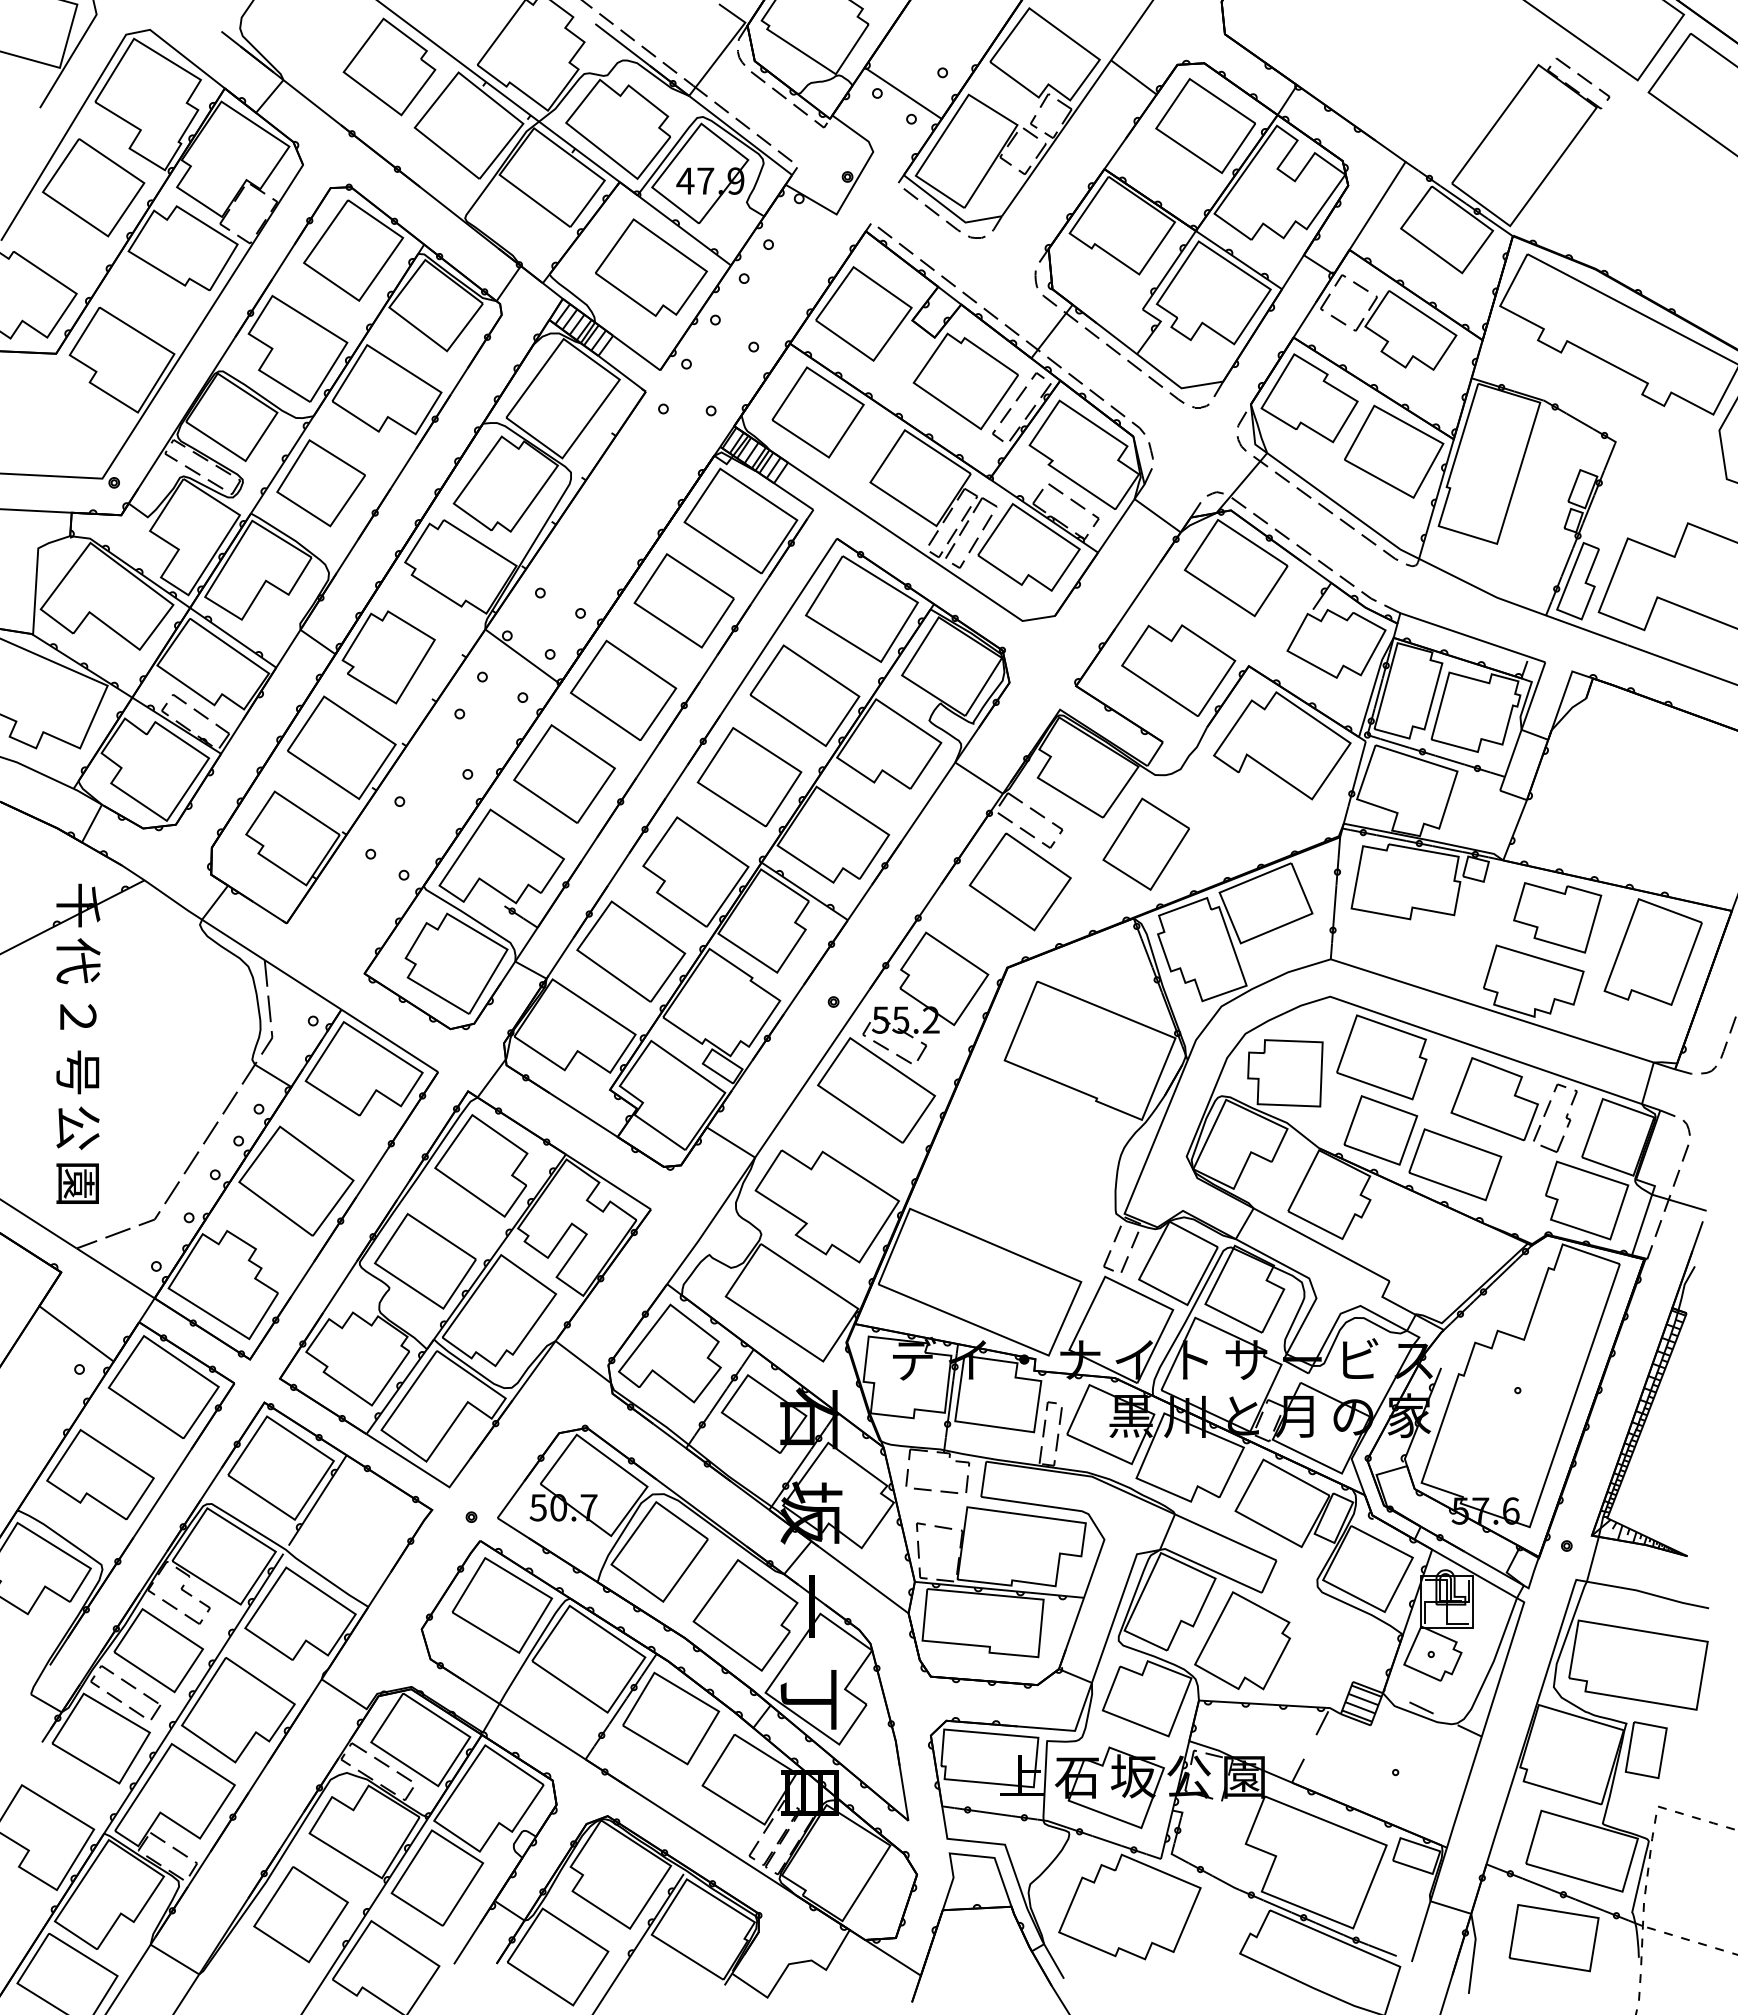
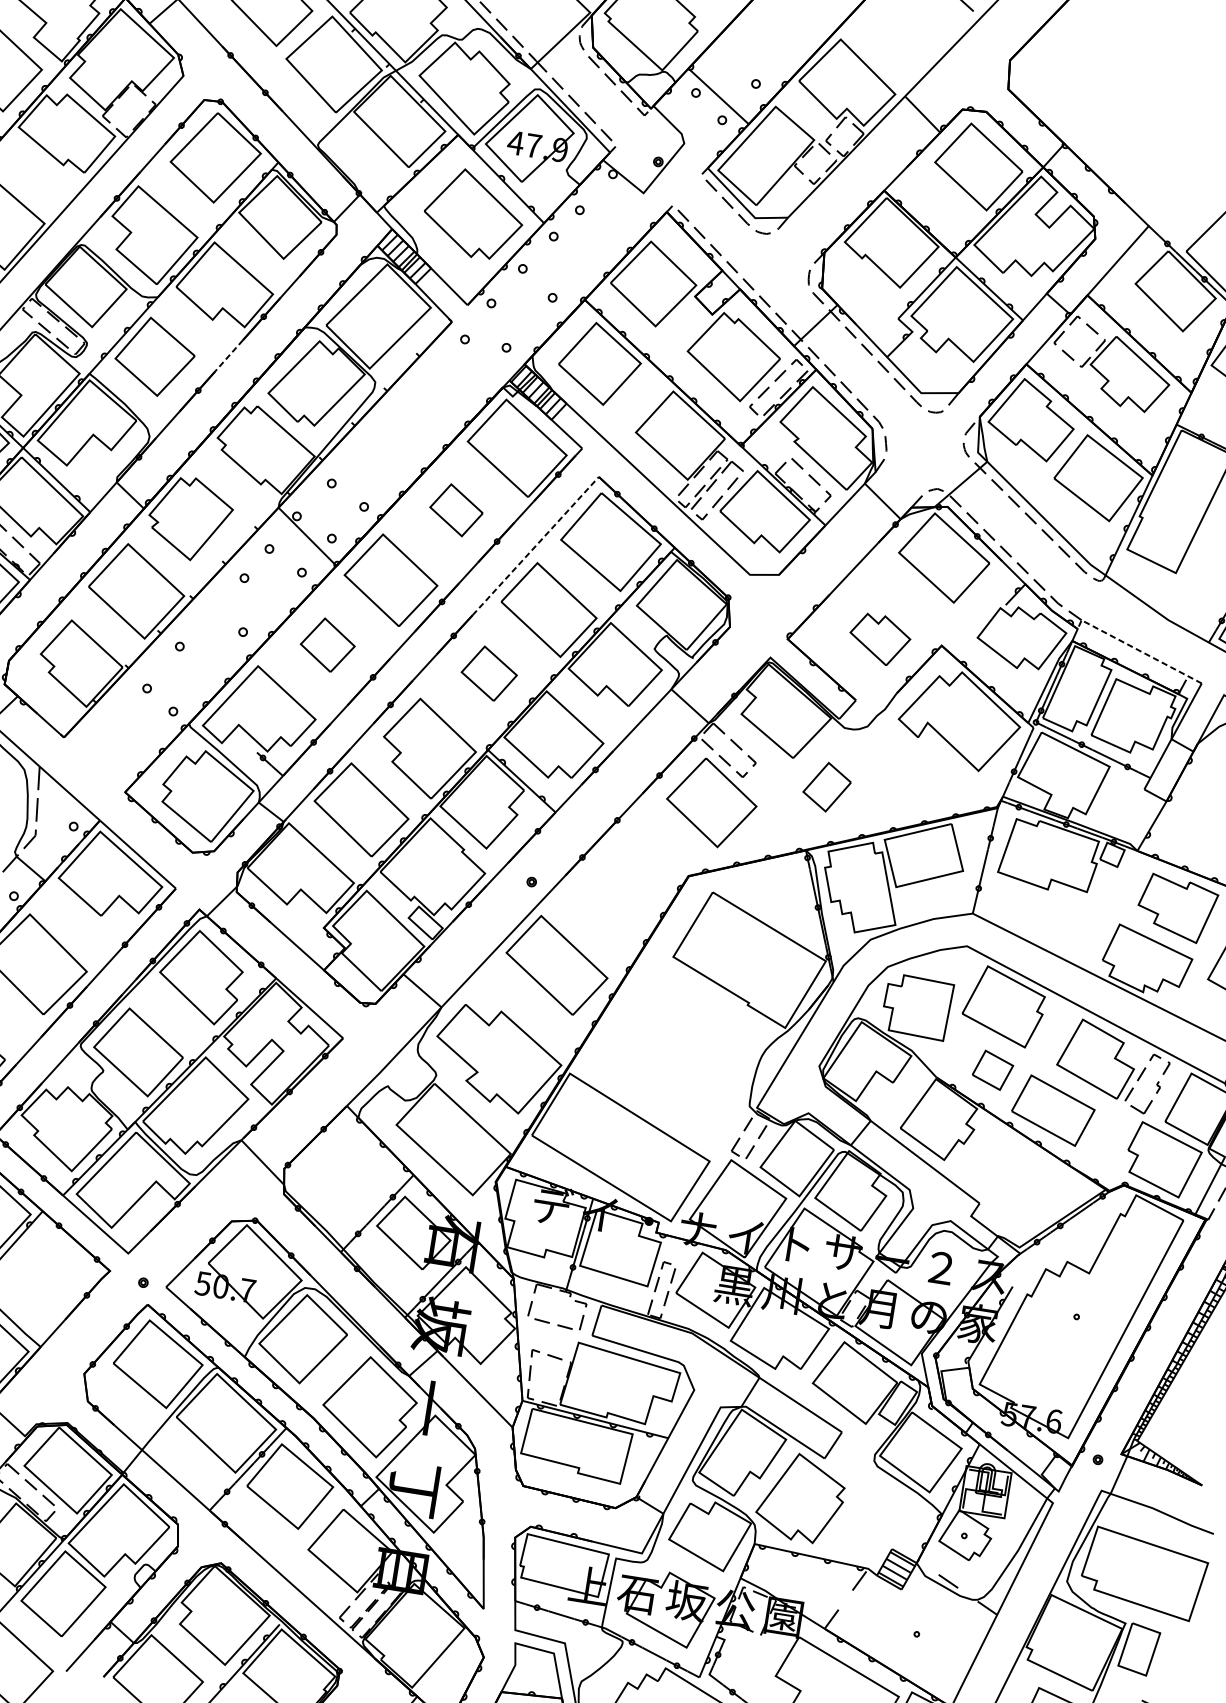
line: (403, 469) -> (229, 356), solid -> dashed
part: (683, 600) -> (456, 509), size x0.6
line: (778, 626) -> (535, 545), solid -> dashed
line: (1467, 635) -> (1137, 649), solid -> dashed
part: (1178, 670) -> (879, 639), size x0.6
part: (564, 773) -> (327, 644), size x0.6
part: (749, 777) -> (489, 673), size x0.6
part: (1145, 843) -> (826, 786), size x0.6
part: (925, 997) -> (612, 890), removed
part: (1380, 1130) -> (992, 1070), size x0.6
part: (669, 1353) -> (339, 1166), removed
text: (1360, 1358) -> (943, 1267), ビ -> ２

